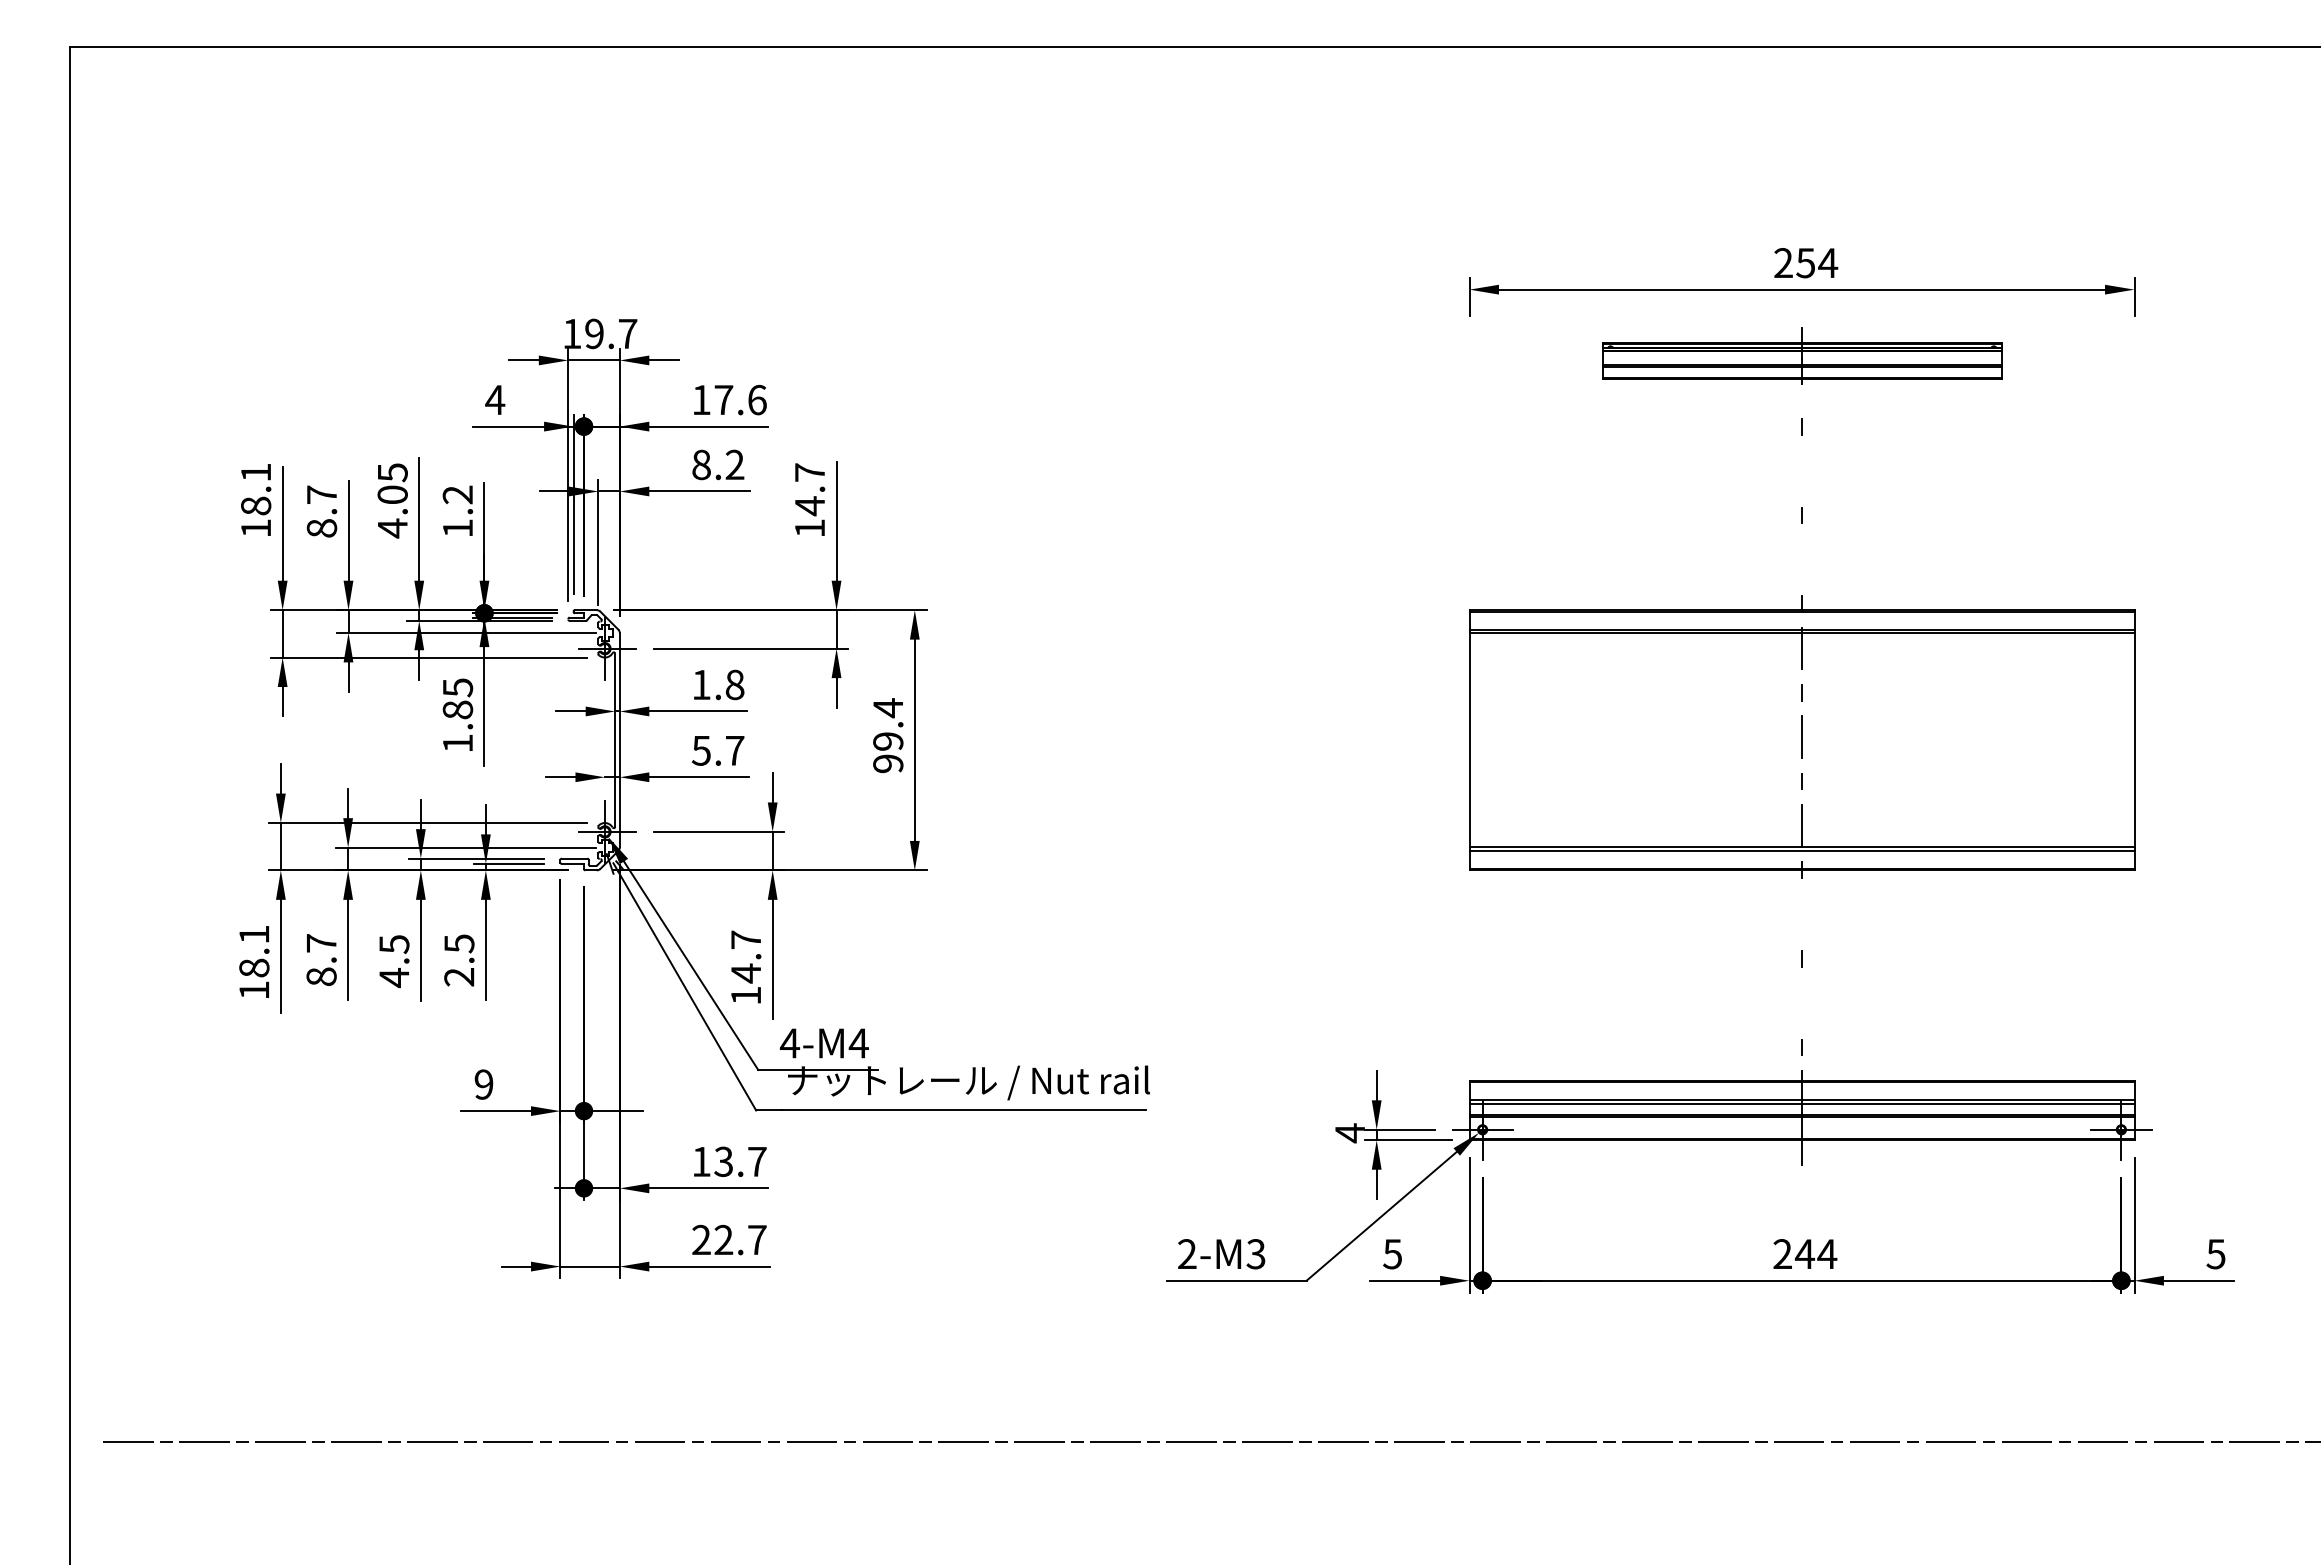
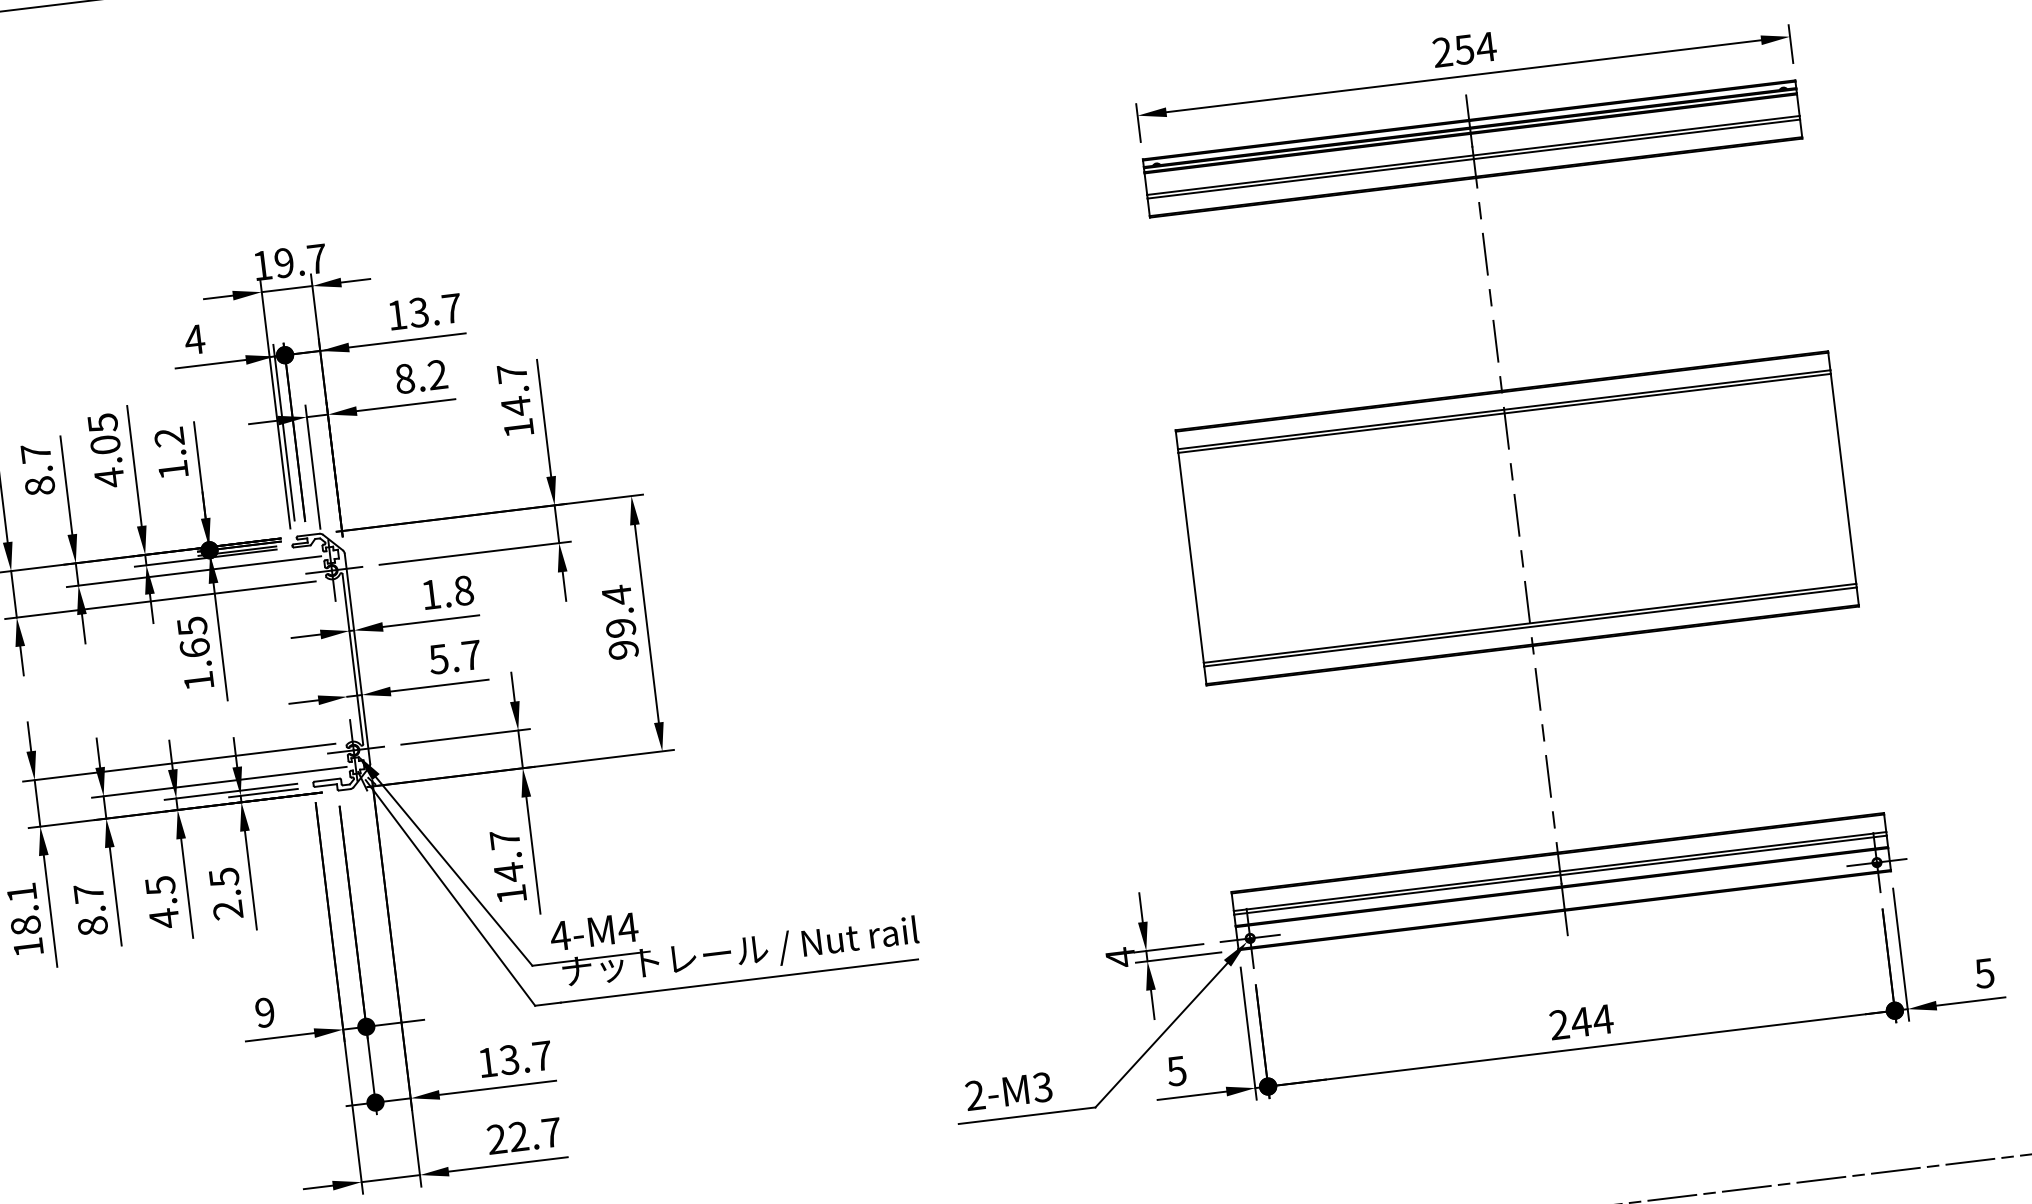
part: (1802, 355) -> (1472, 140), size x1.67
text: (740, 399) -> (435, 310), 17.6 -> 13.7
line: (1802, 470) -> (1485, 253), added
line: (1802, 559) -> (1496, 340), added
text: (457, 709) -> (194, 647), 1.85 -> 1.65
line: (1802, 914) -> (1538, 689), added
line: (1802, 1003) -> (1549, 776), added

